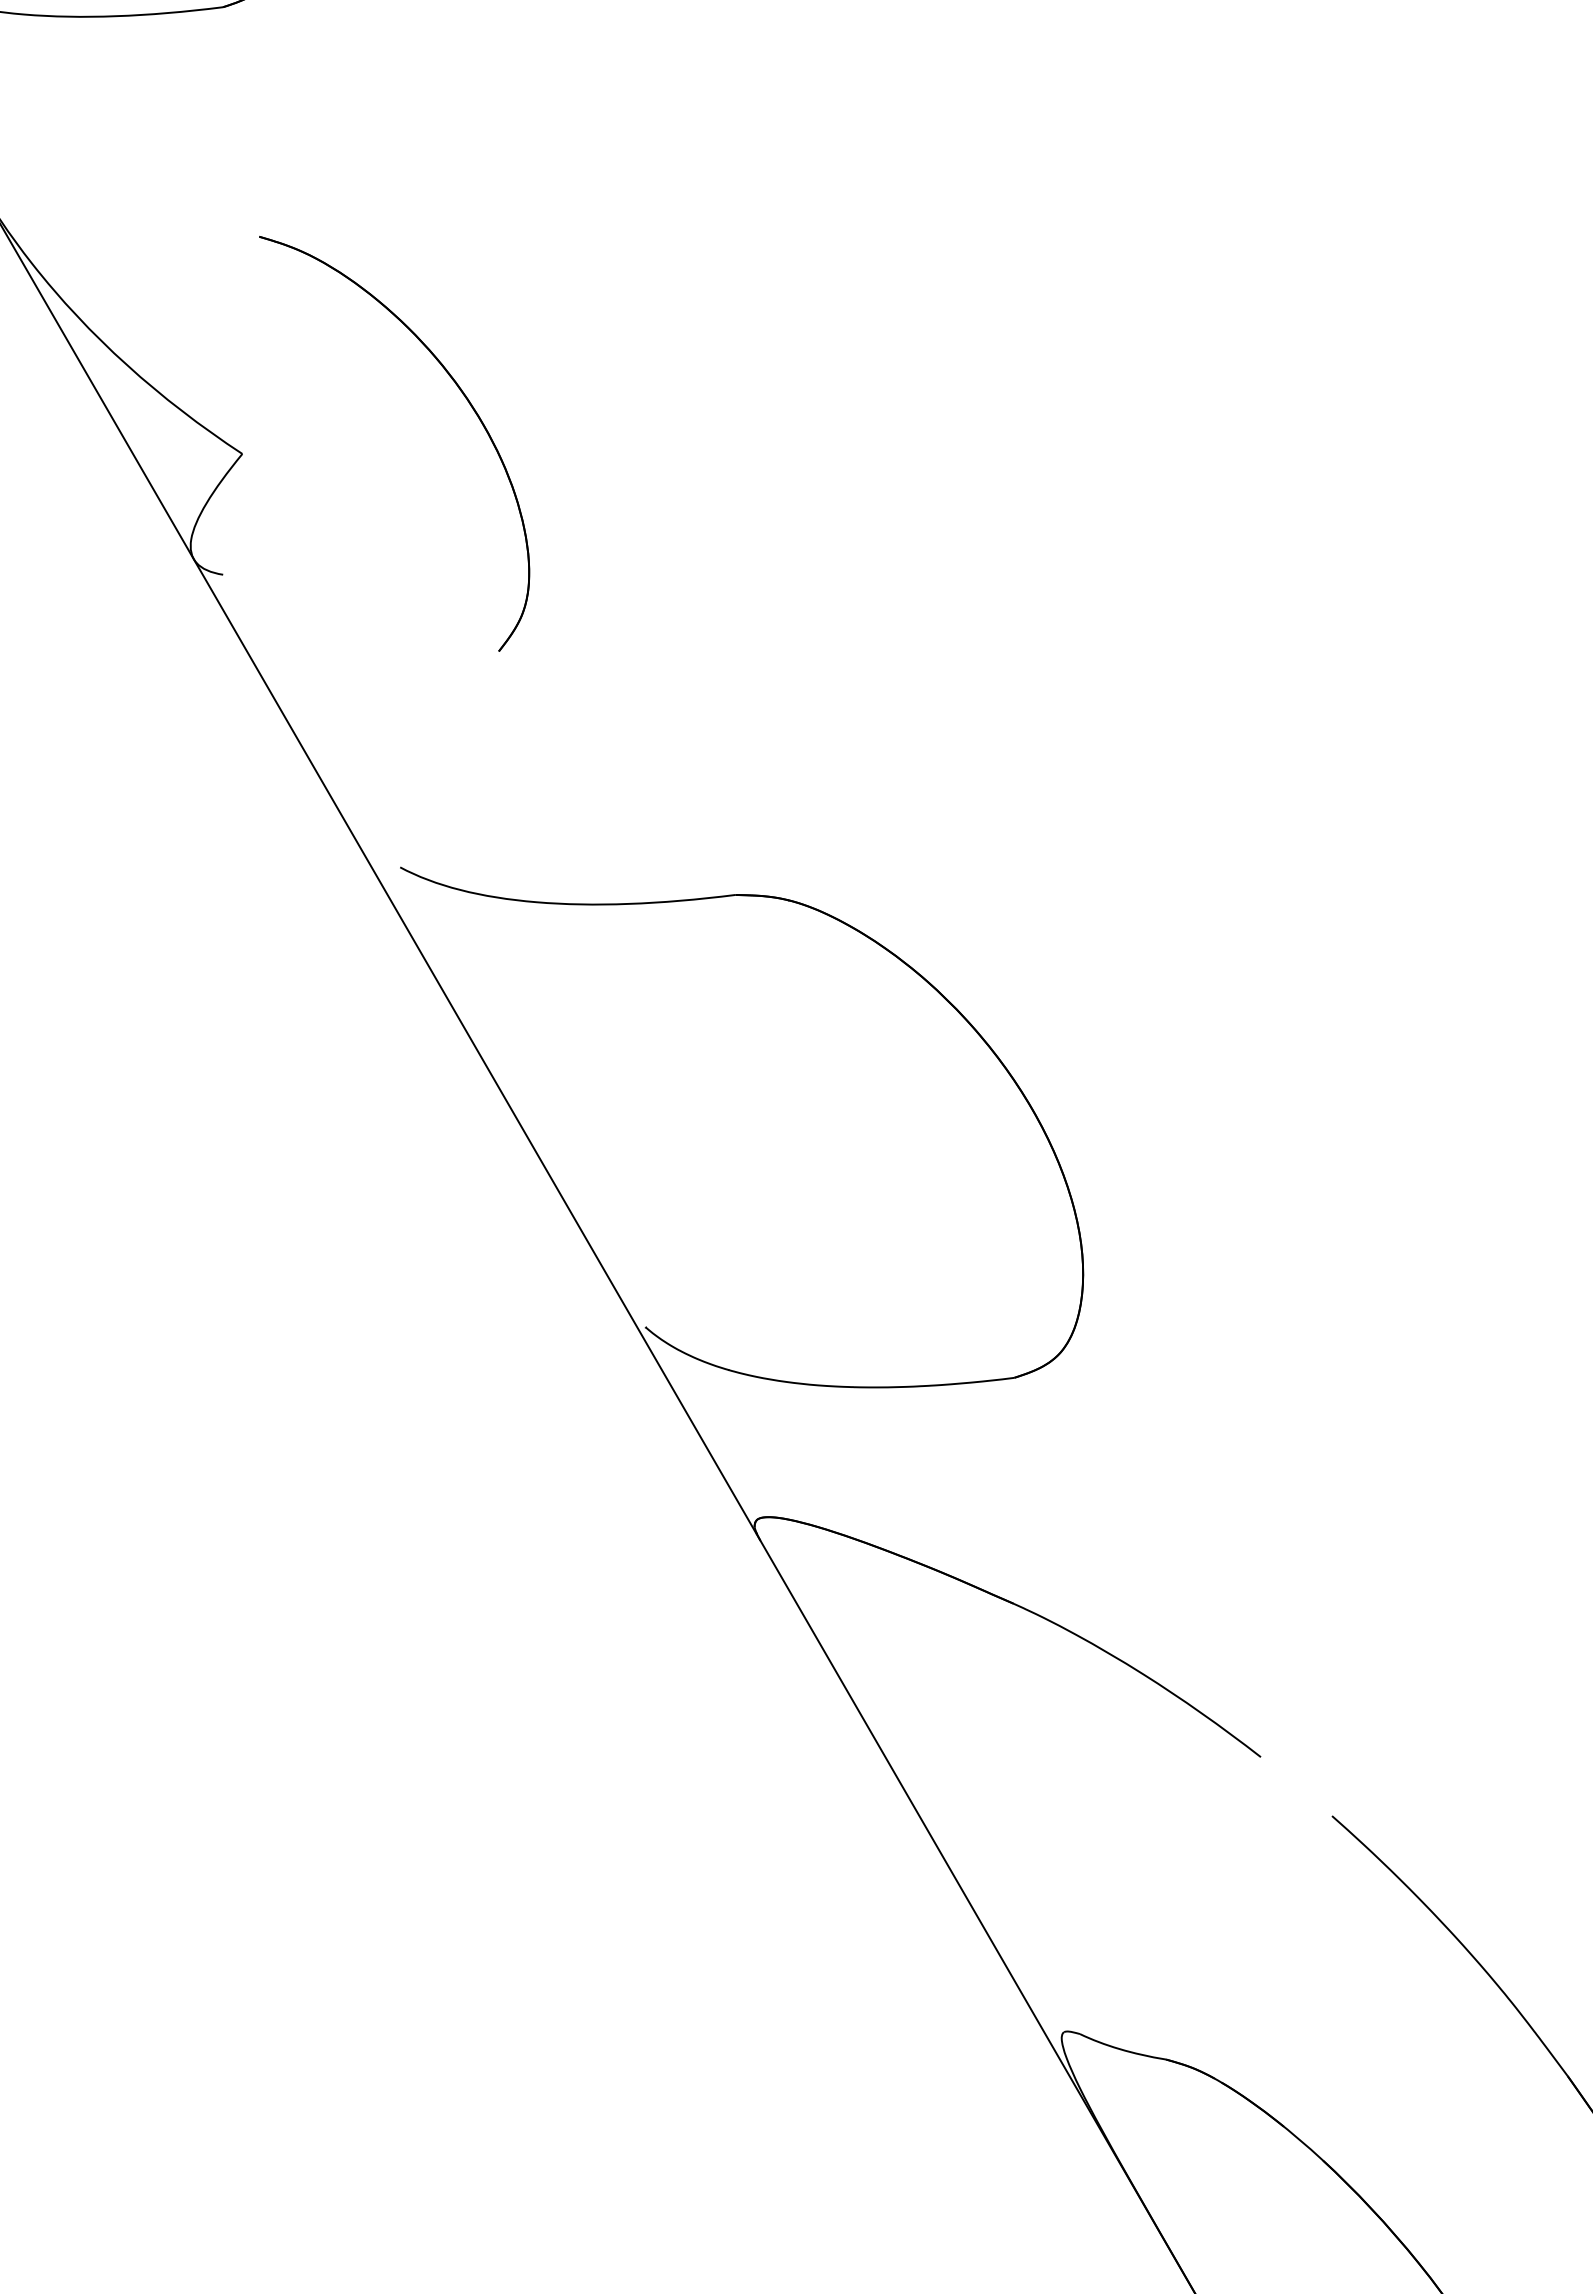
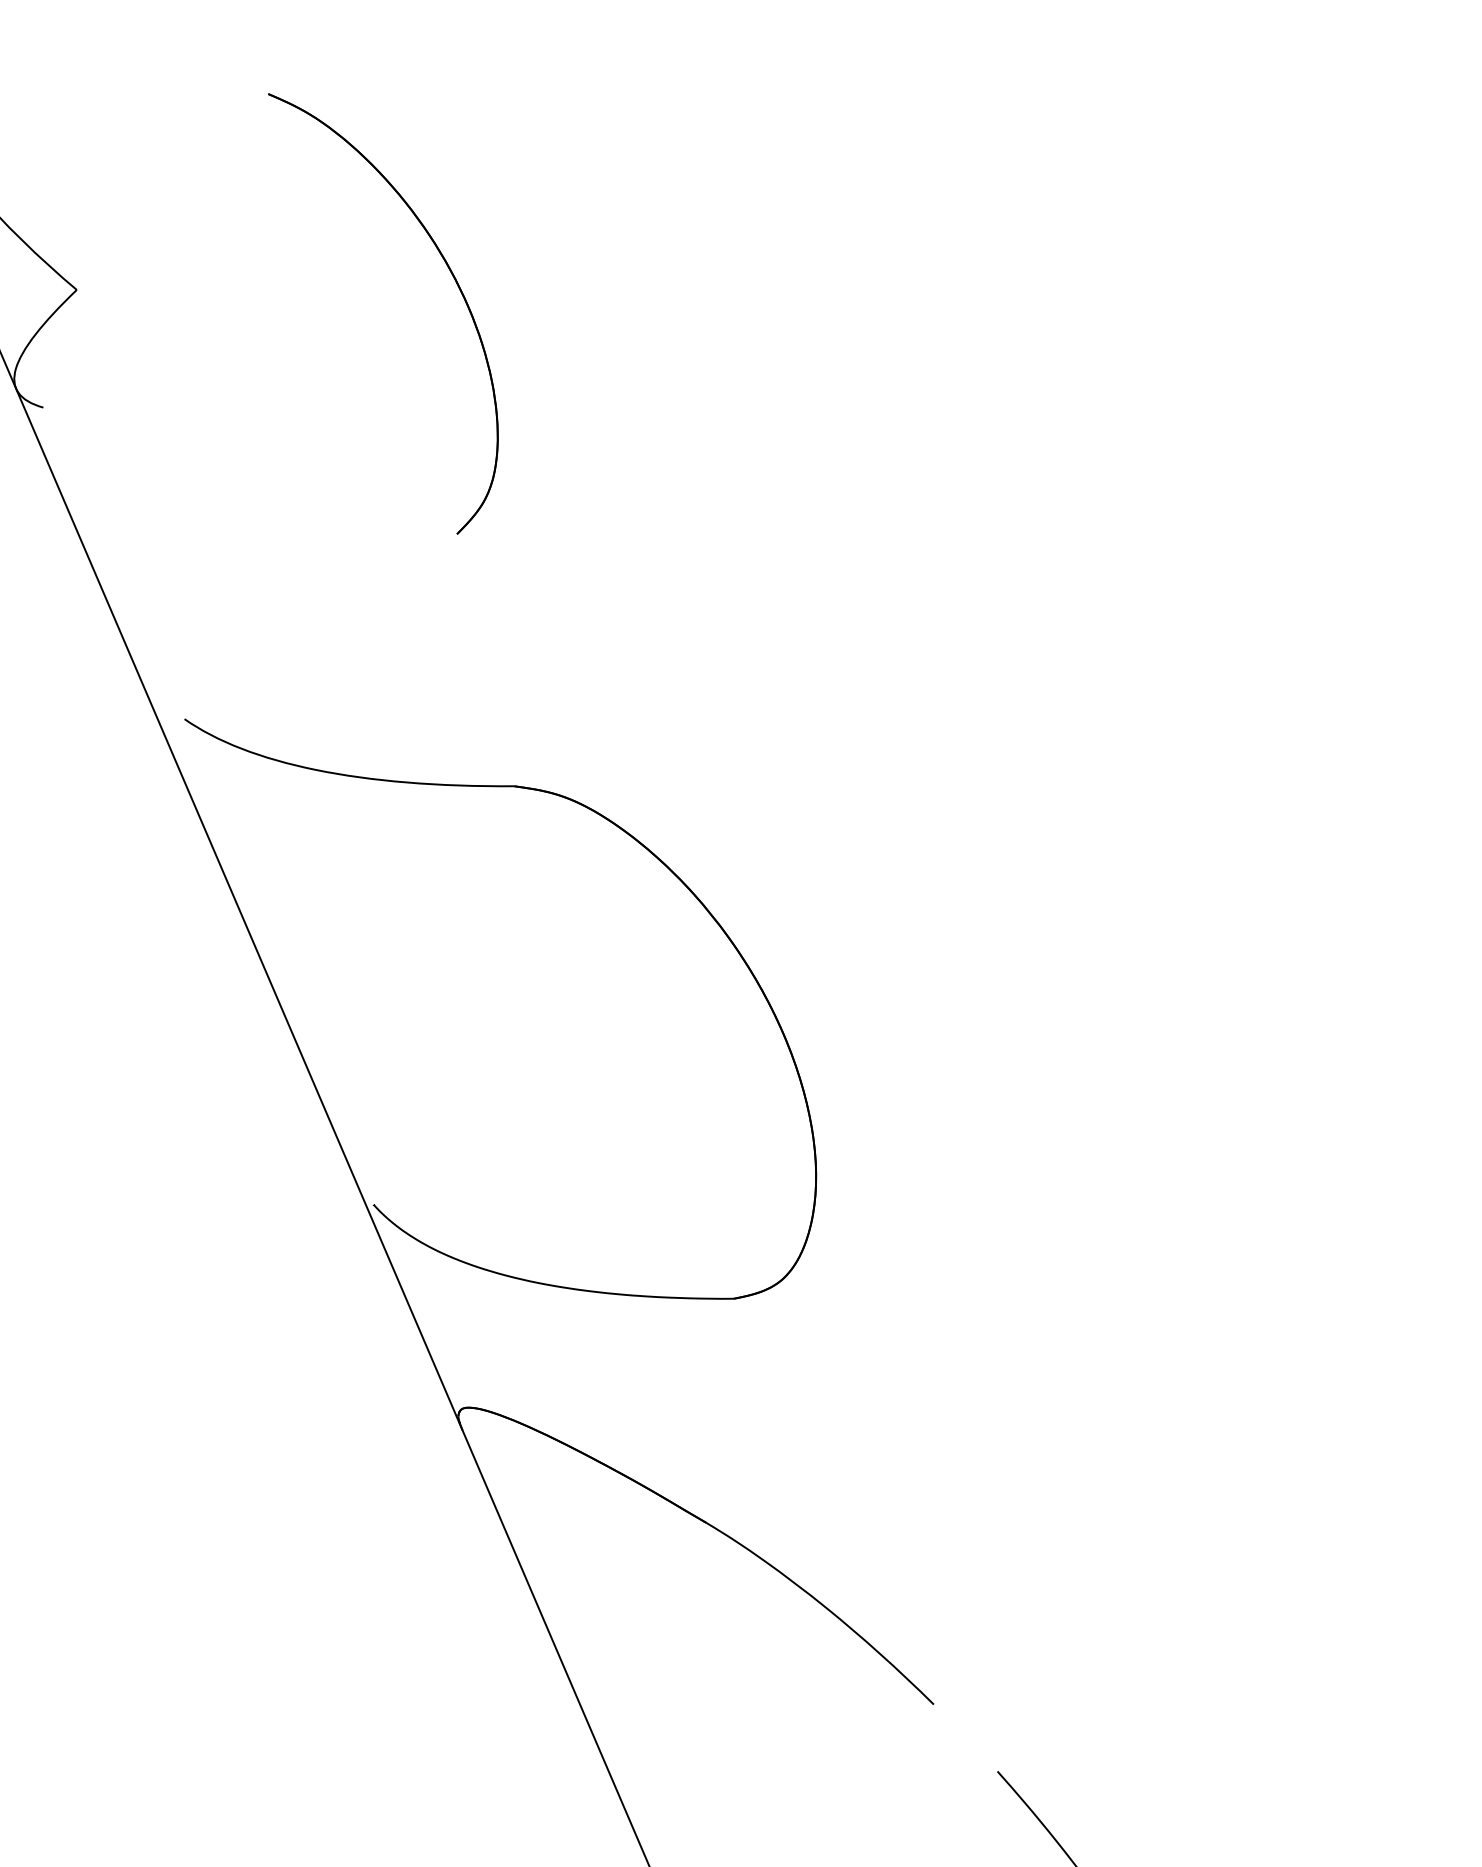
part: (462, 394) -> (451, 274), moved

